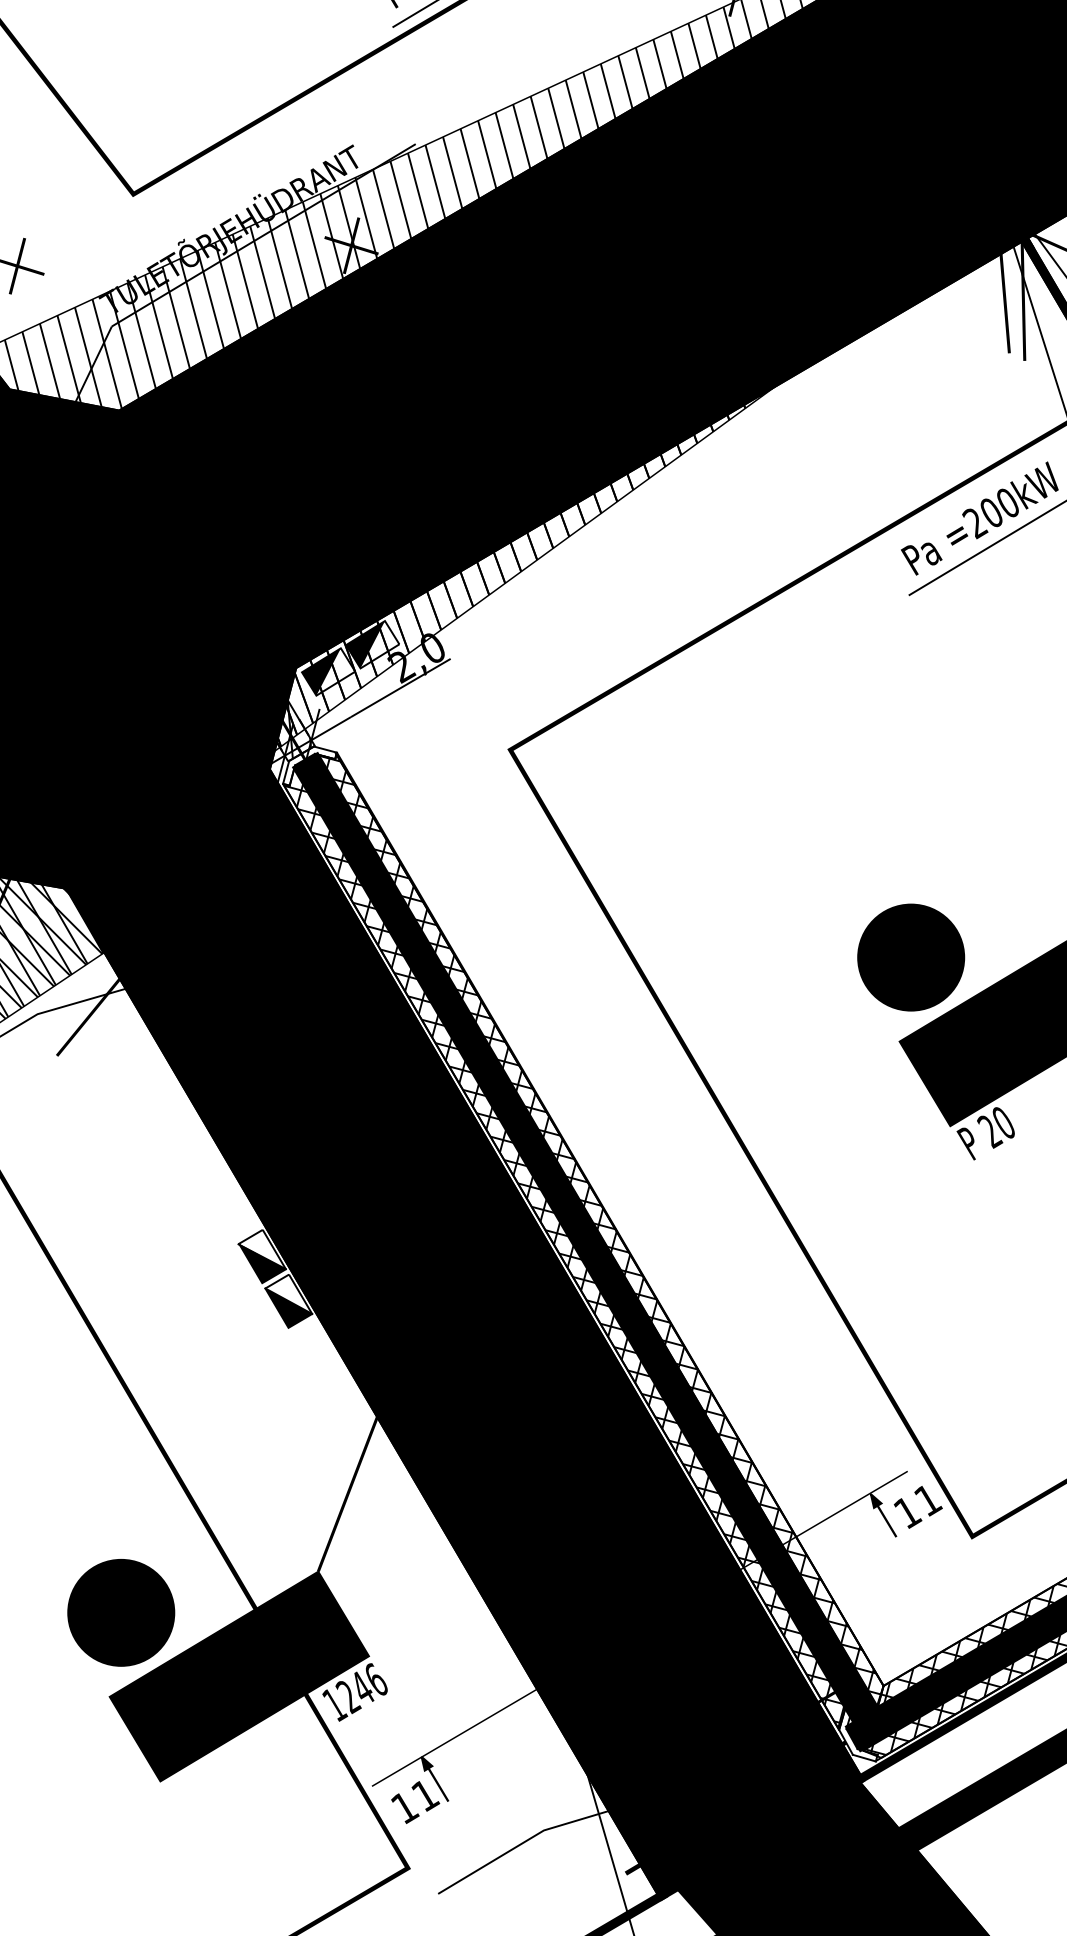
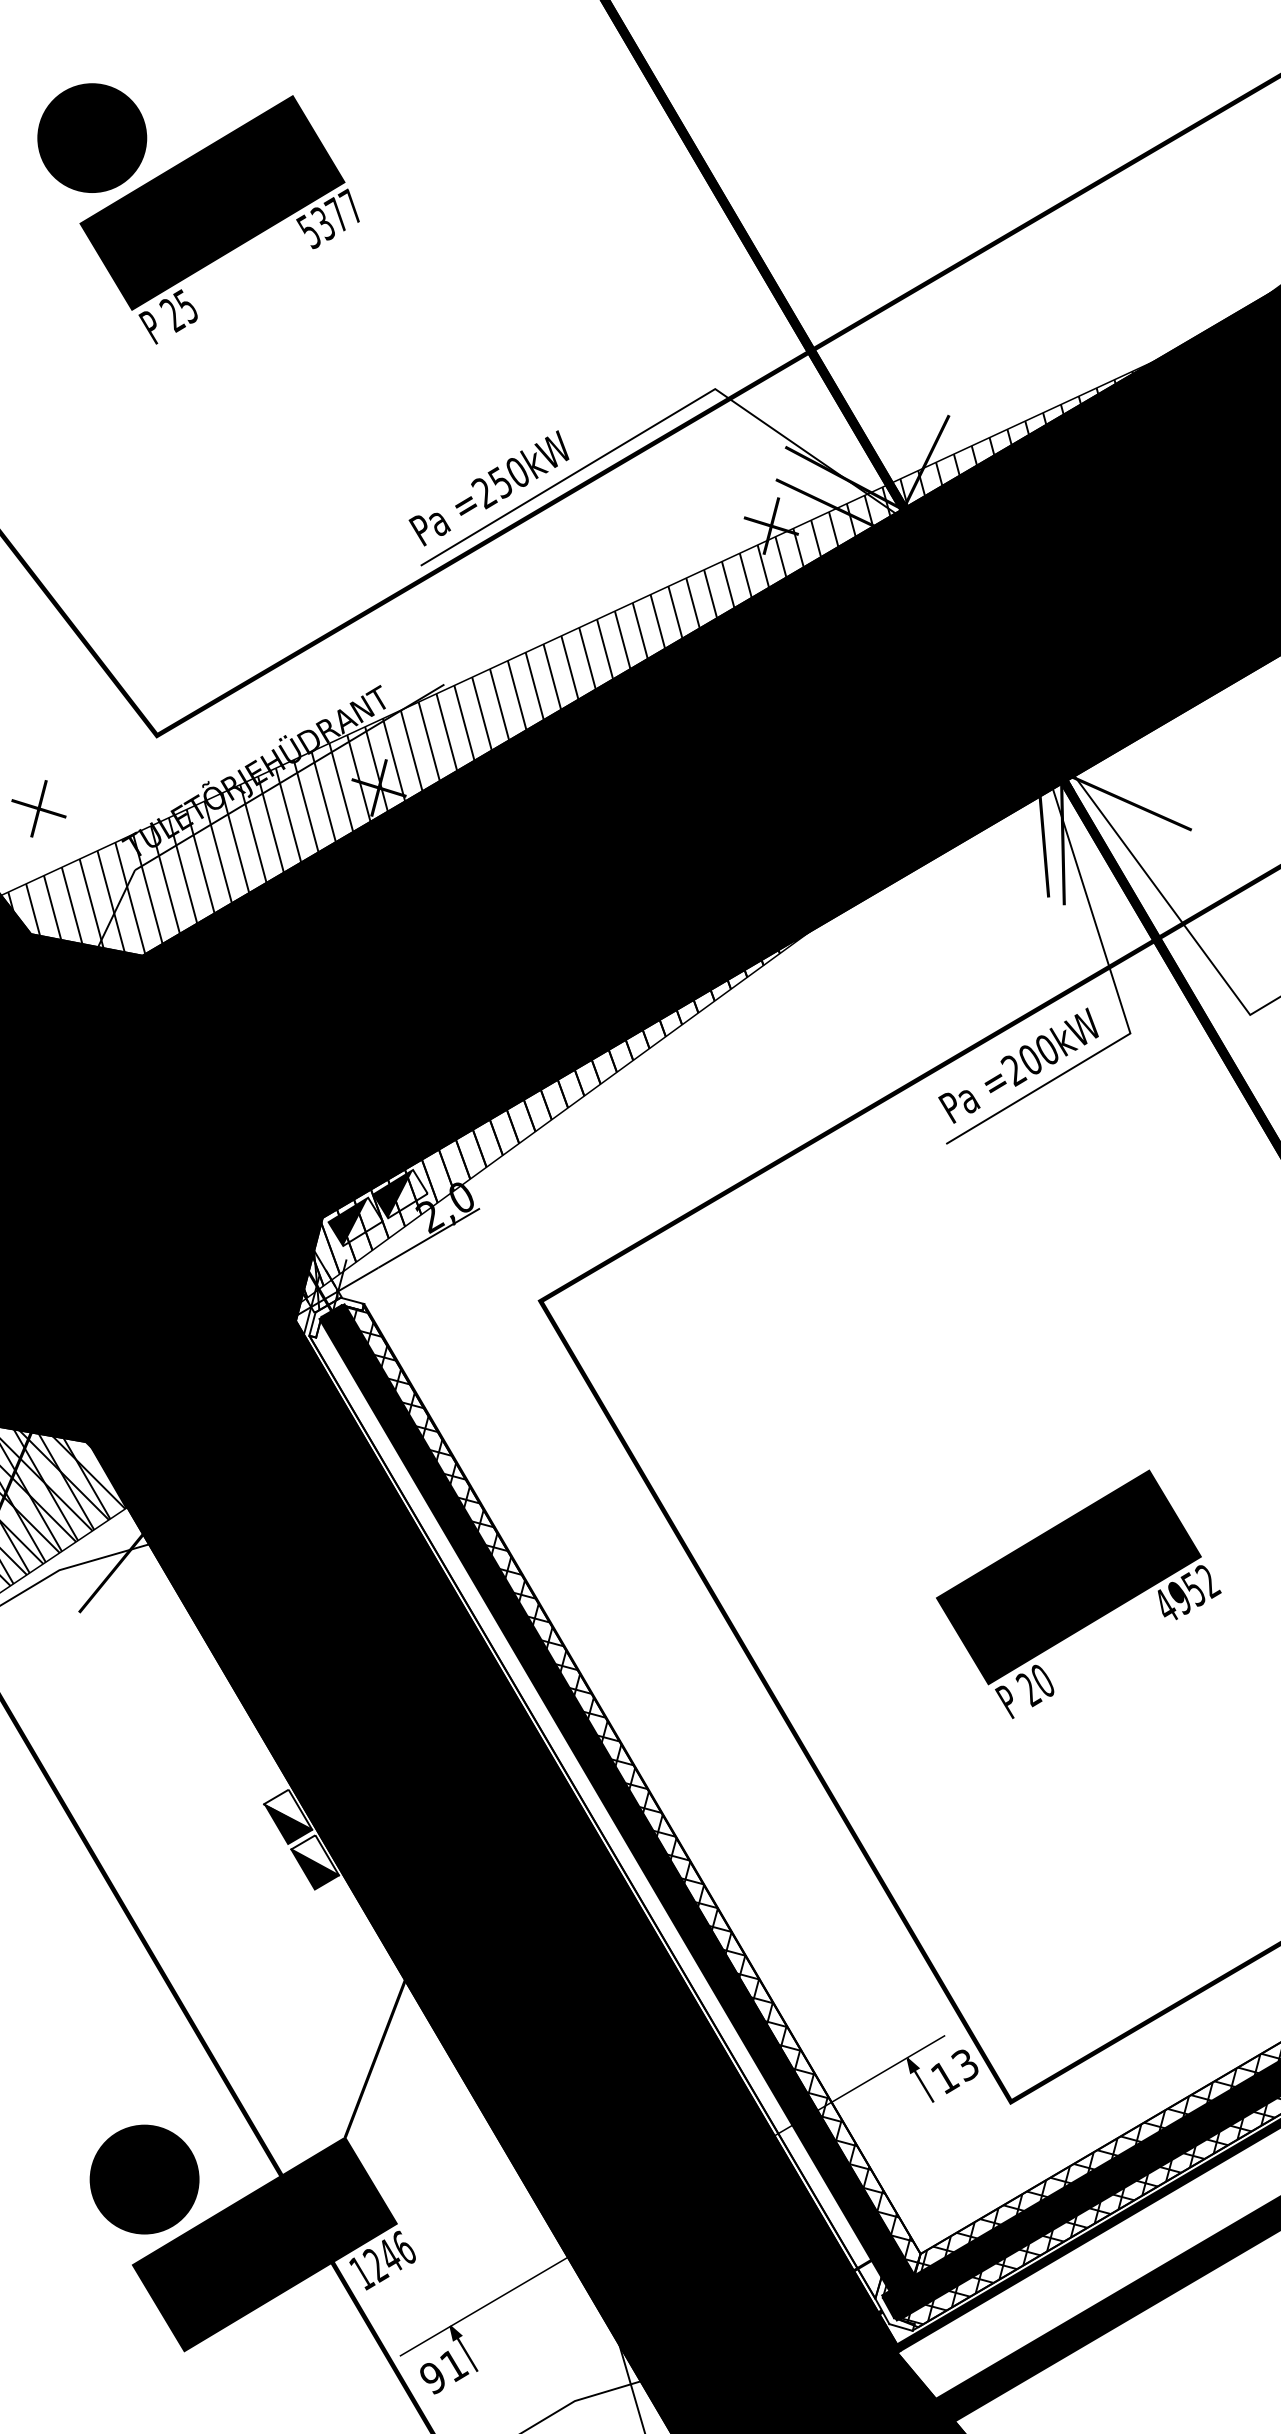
part: (910, 957) -> (948, 1512), removed
hatch: (563, 1248) -> (594, 1808), removed
text: (927, 1500) -> (965, 2065), 11 -> 13
text: (405, 1808) -> (433, 2378), 11 -> 91

